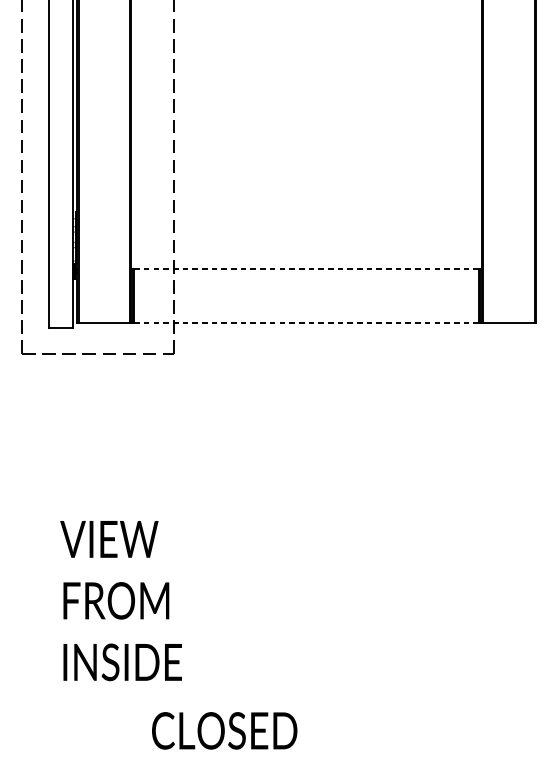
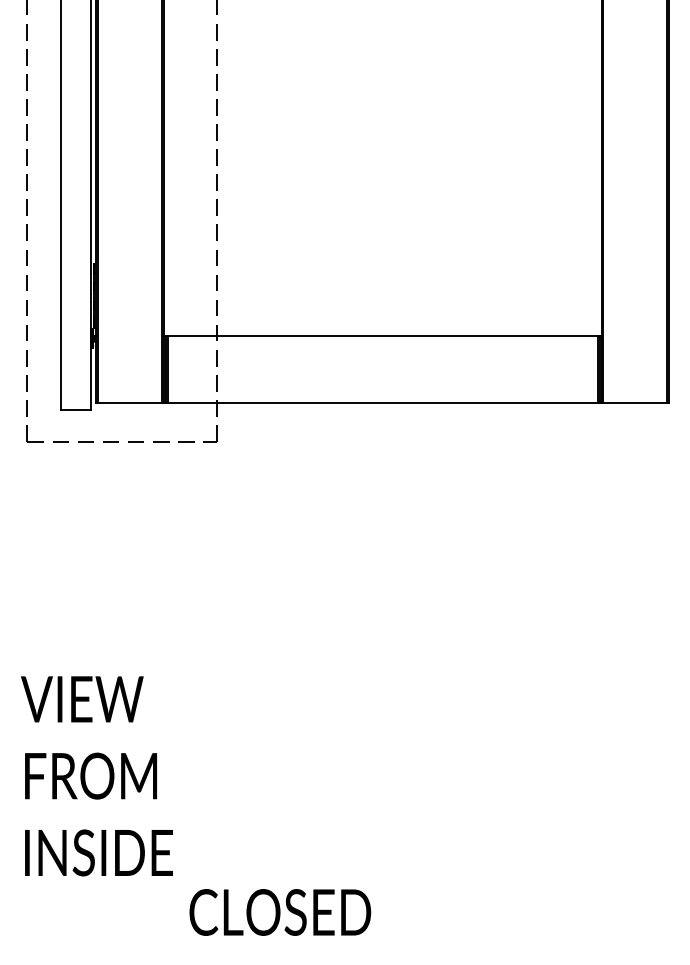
line: (306, 268) -> (382, 335), dashed -> solid
line: (306, 323) -> (382, 403), dashed -> solid
text: (120, 601) -> (96, 776), moved

